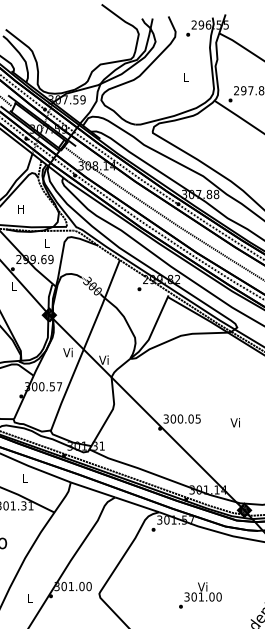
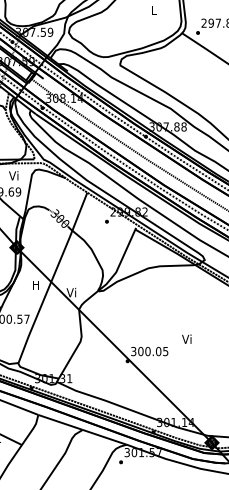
text: (45, 242) -> (13, 175), L -> Vi
text: (67, 352) -> (35, 285), Vi -> H
text: (234, 422) -> (186, 339), moved

